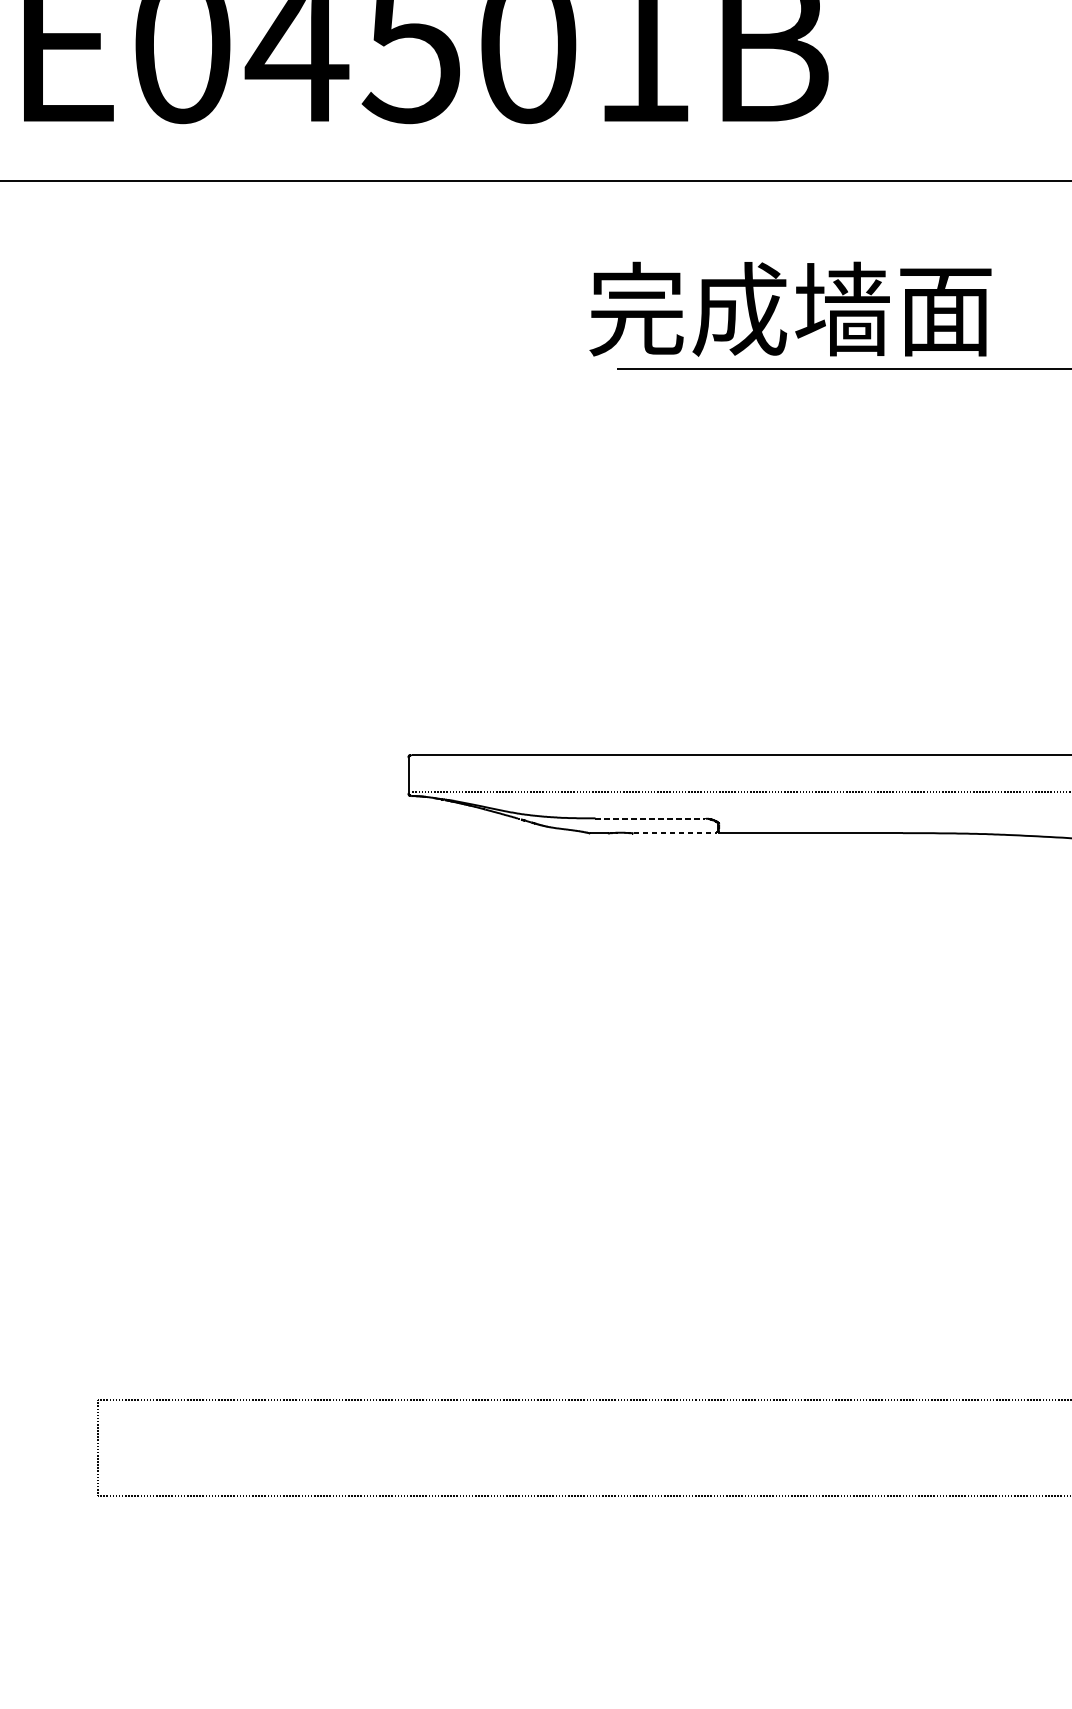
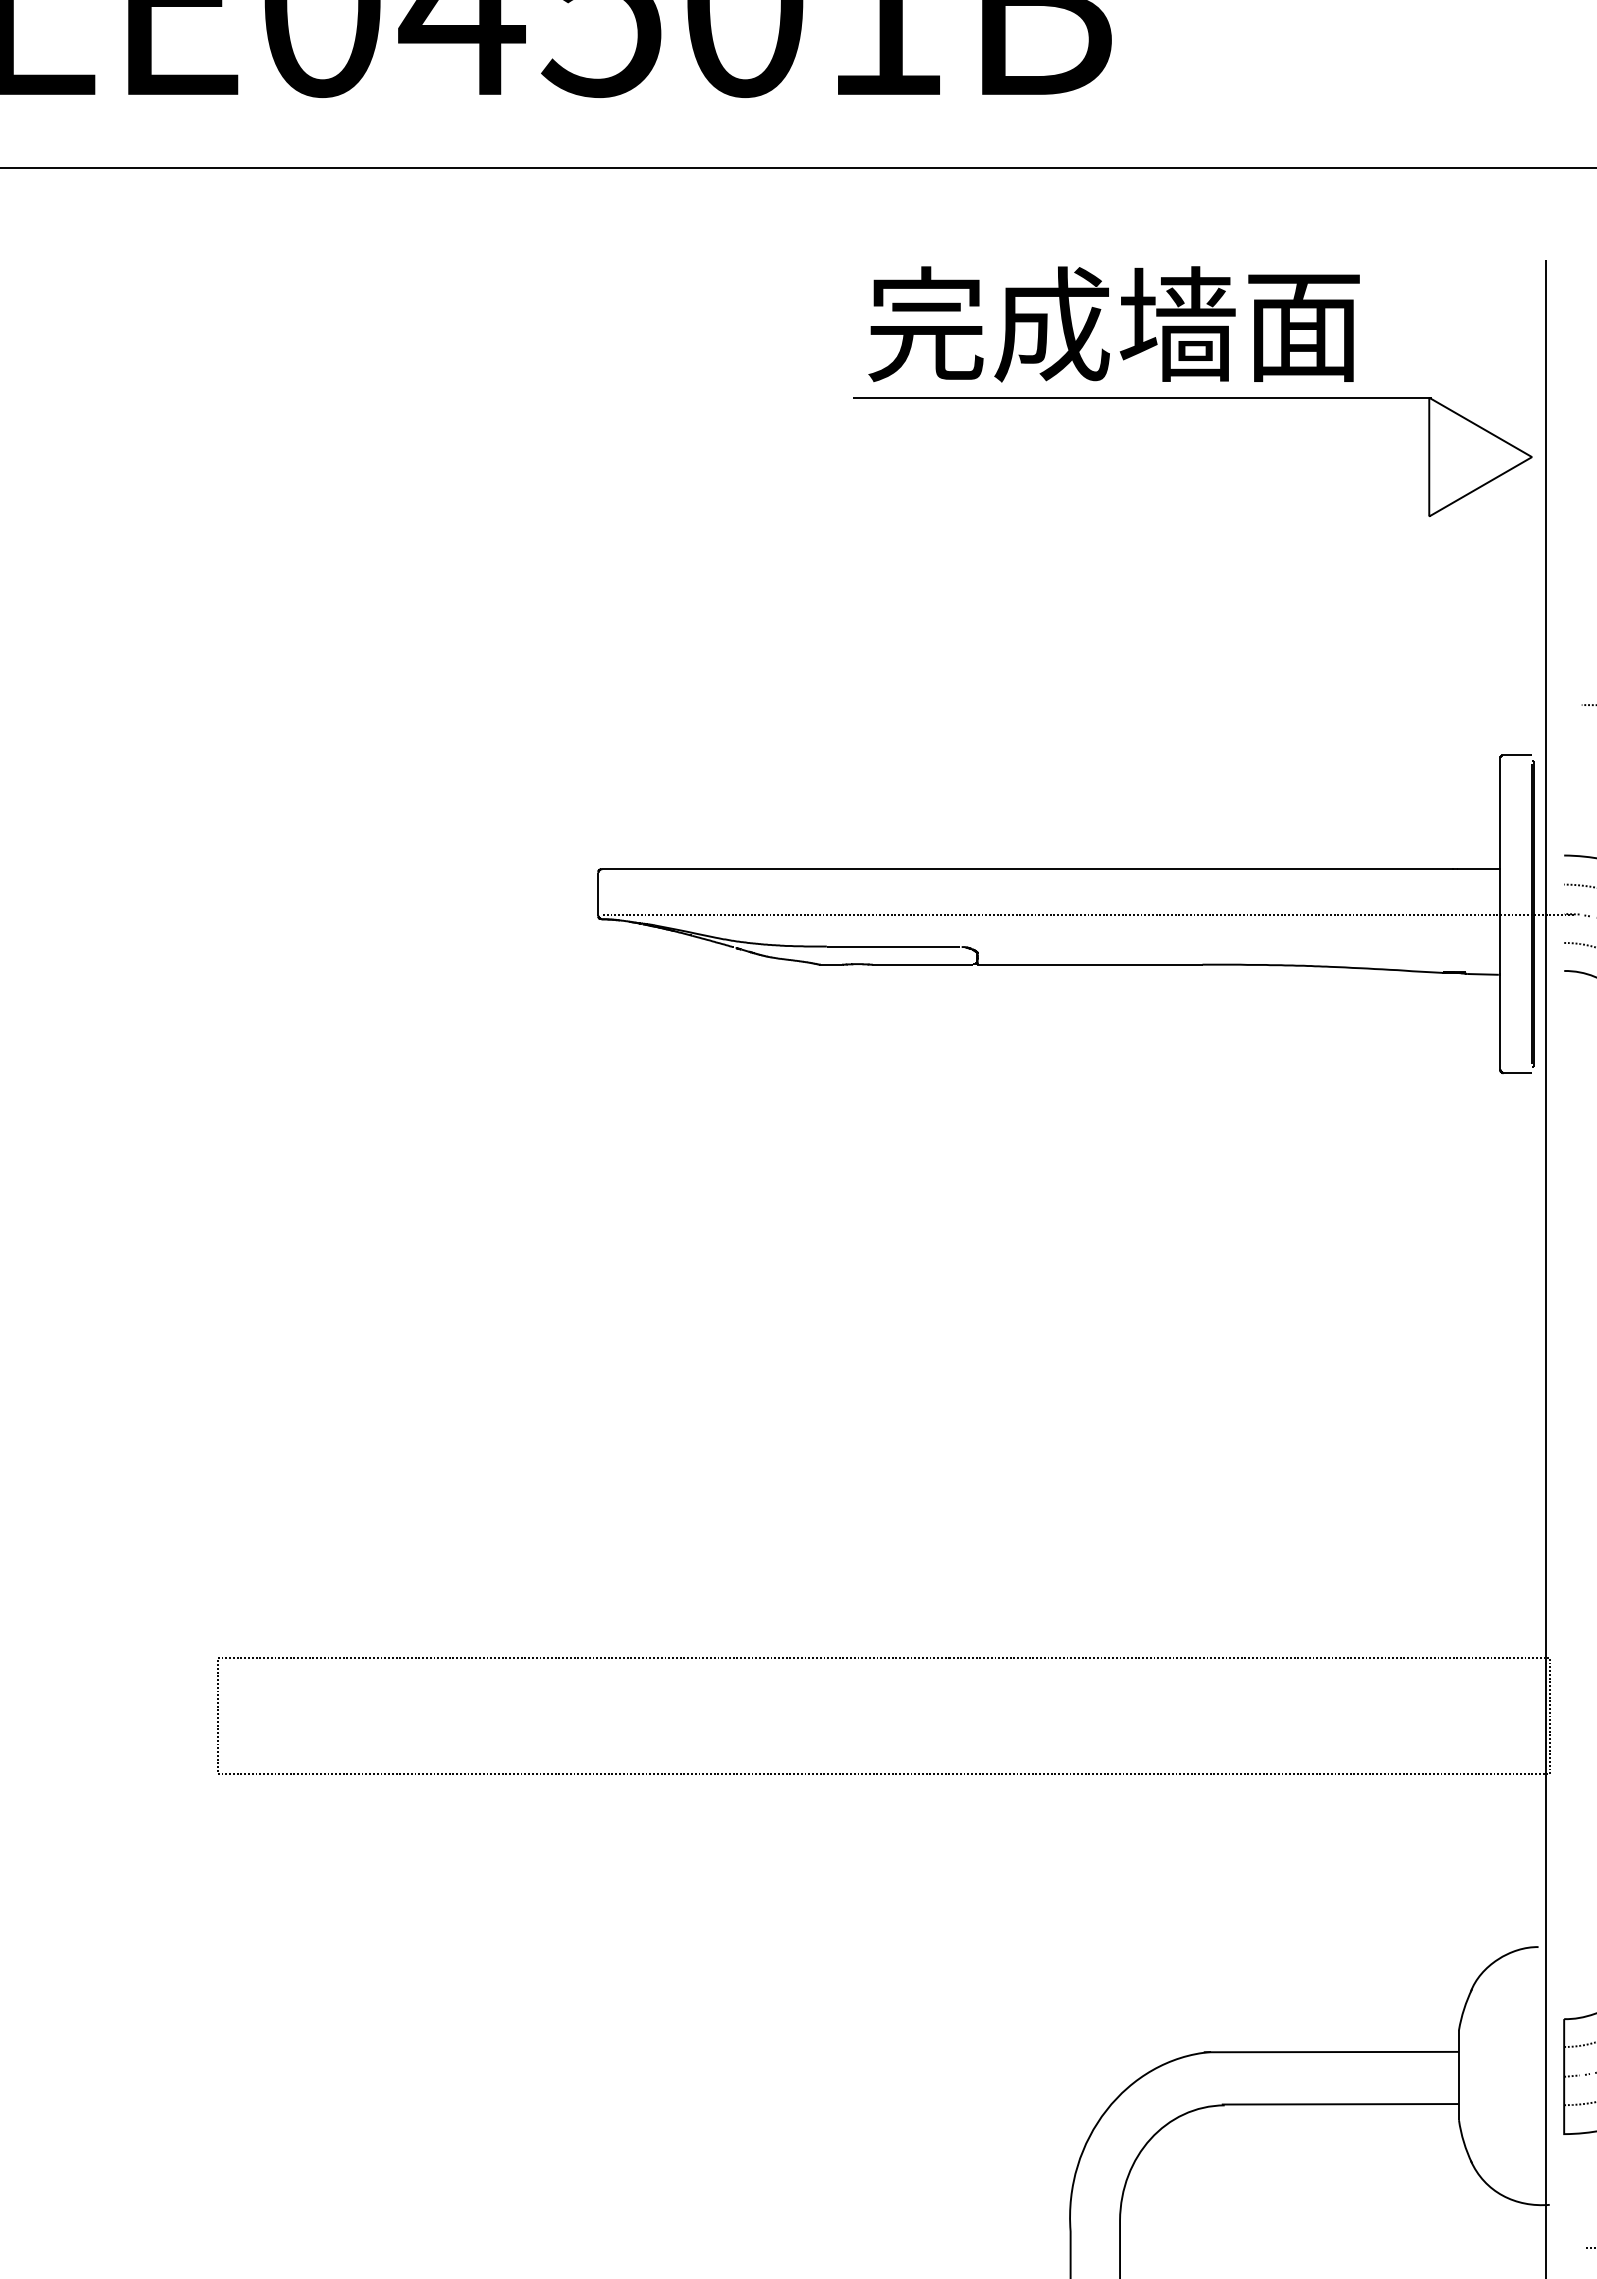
text: (789, 309) -> (1113, 324), moved
line: (650, 818) -> (893, 946), dashed -> solid
line: (674, 833) -> (923, 964), dashed -> solid

